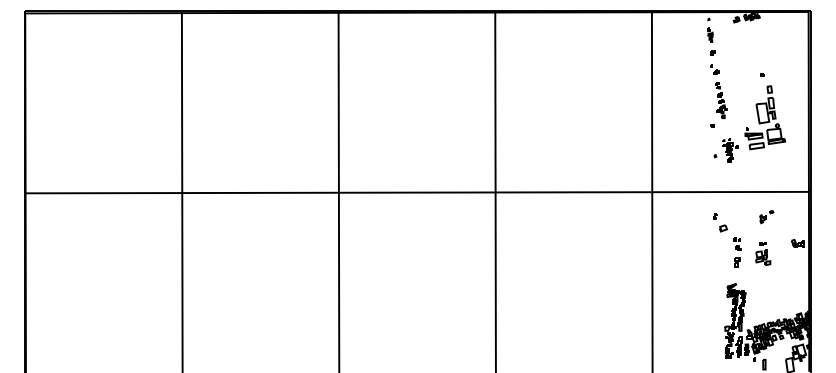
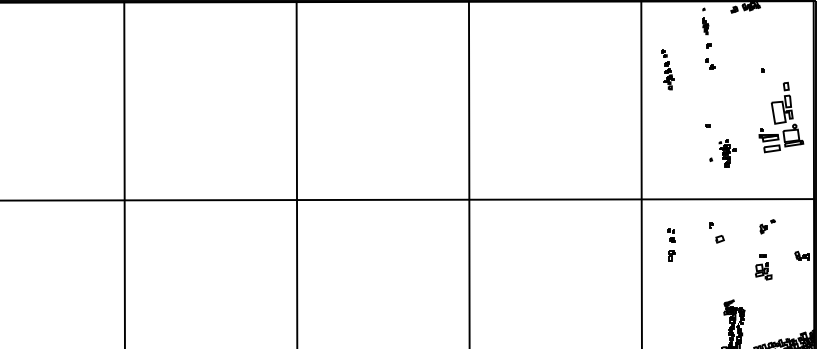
part: (721, 100) -> (668, 69), moved
part: (764, 117) -> (780, 117), moved
part: (737, 252) -> (671, 244), moved

